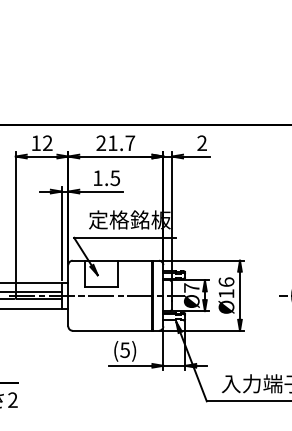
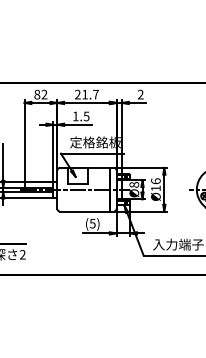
text: (36, 142) -> (37, 94), 12 -> 82
text: (192, 287) -> (134, 184), Ø7 -> Ø8

